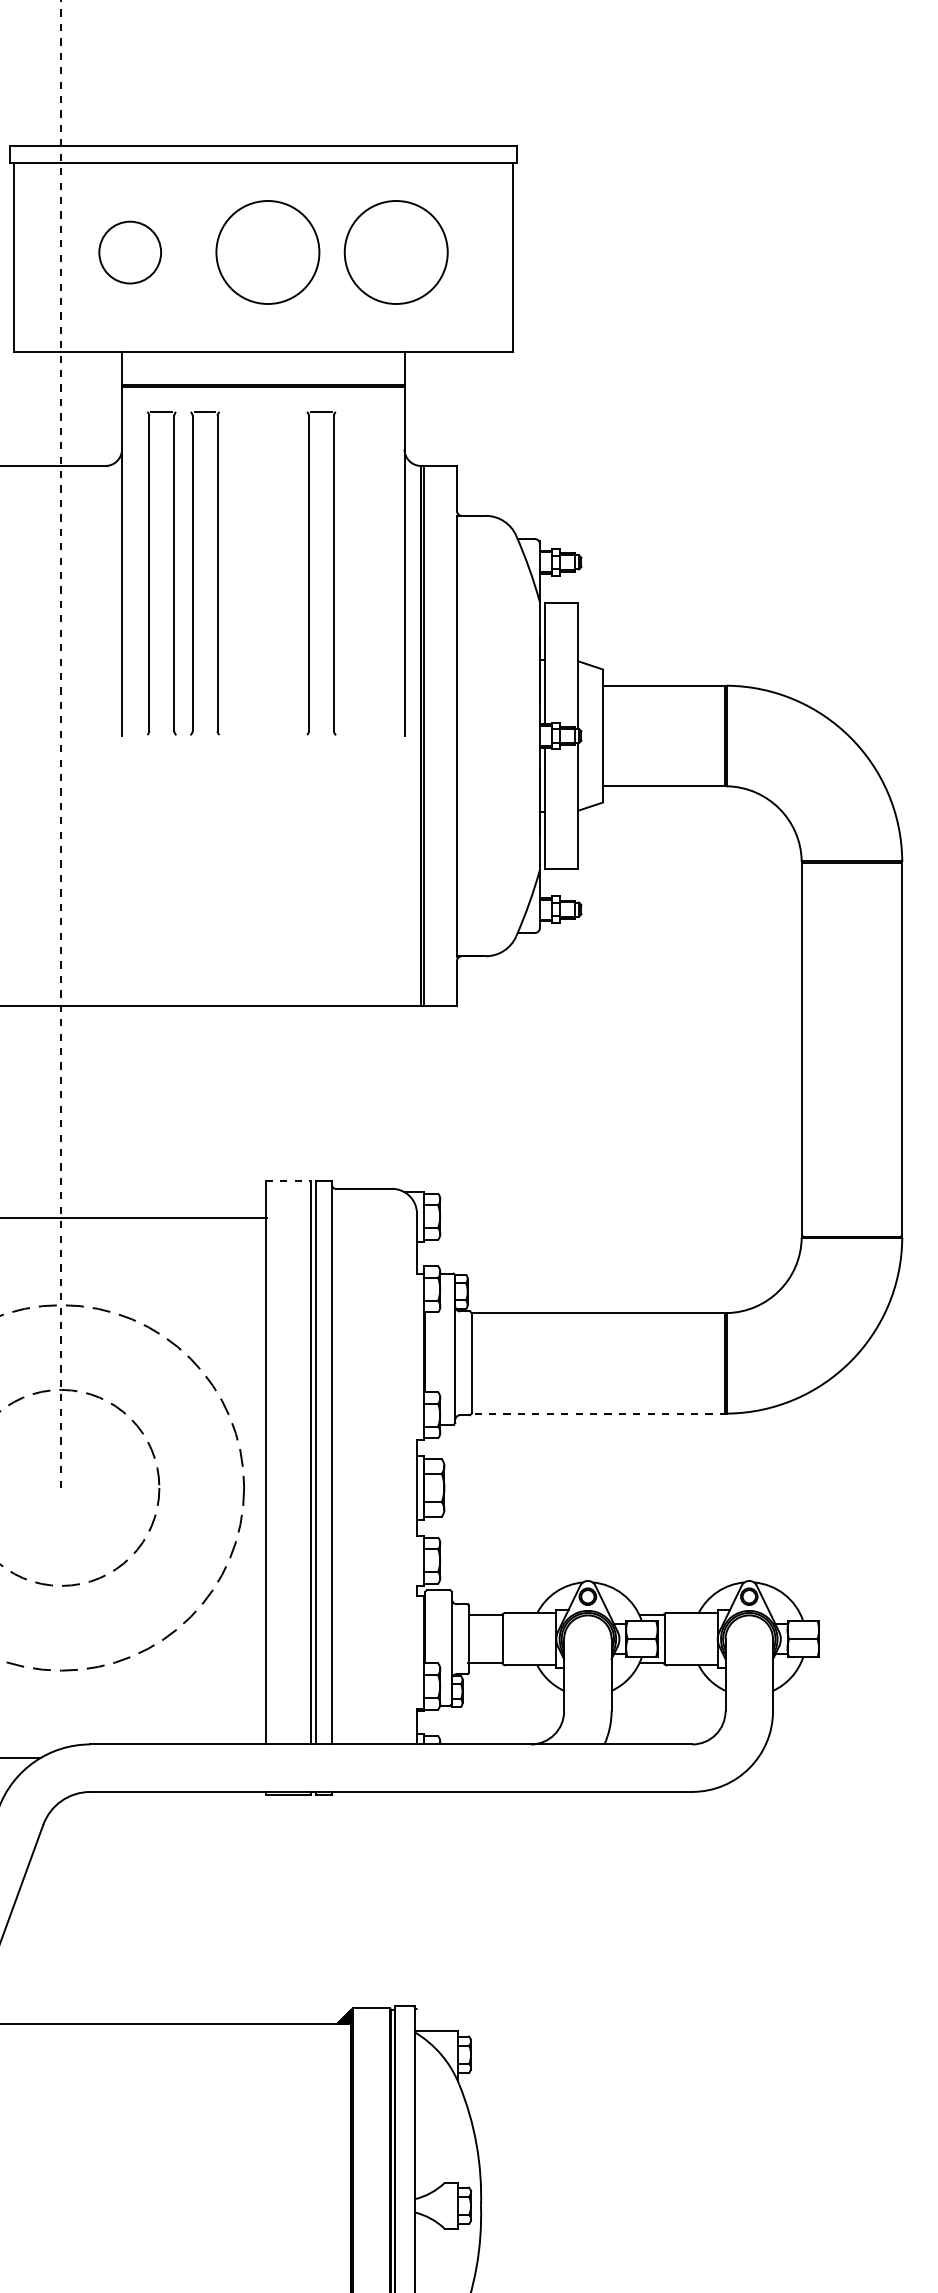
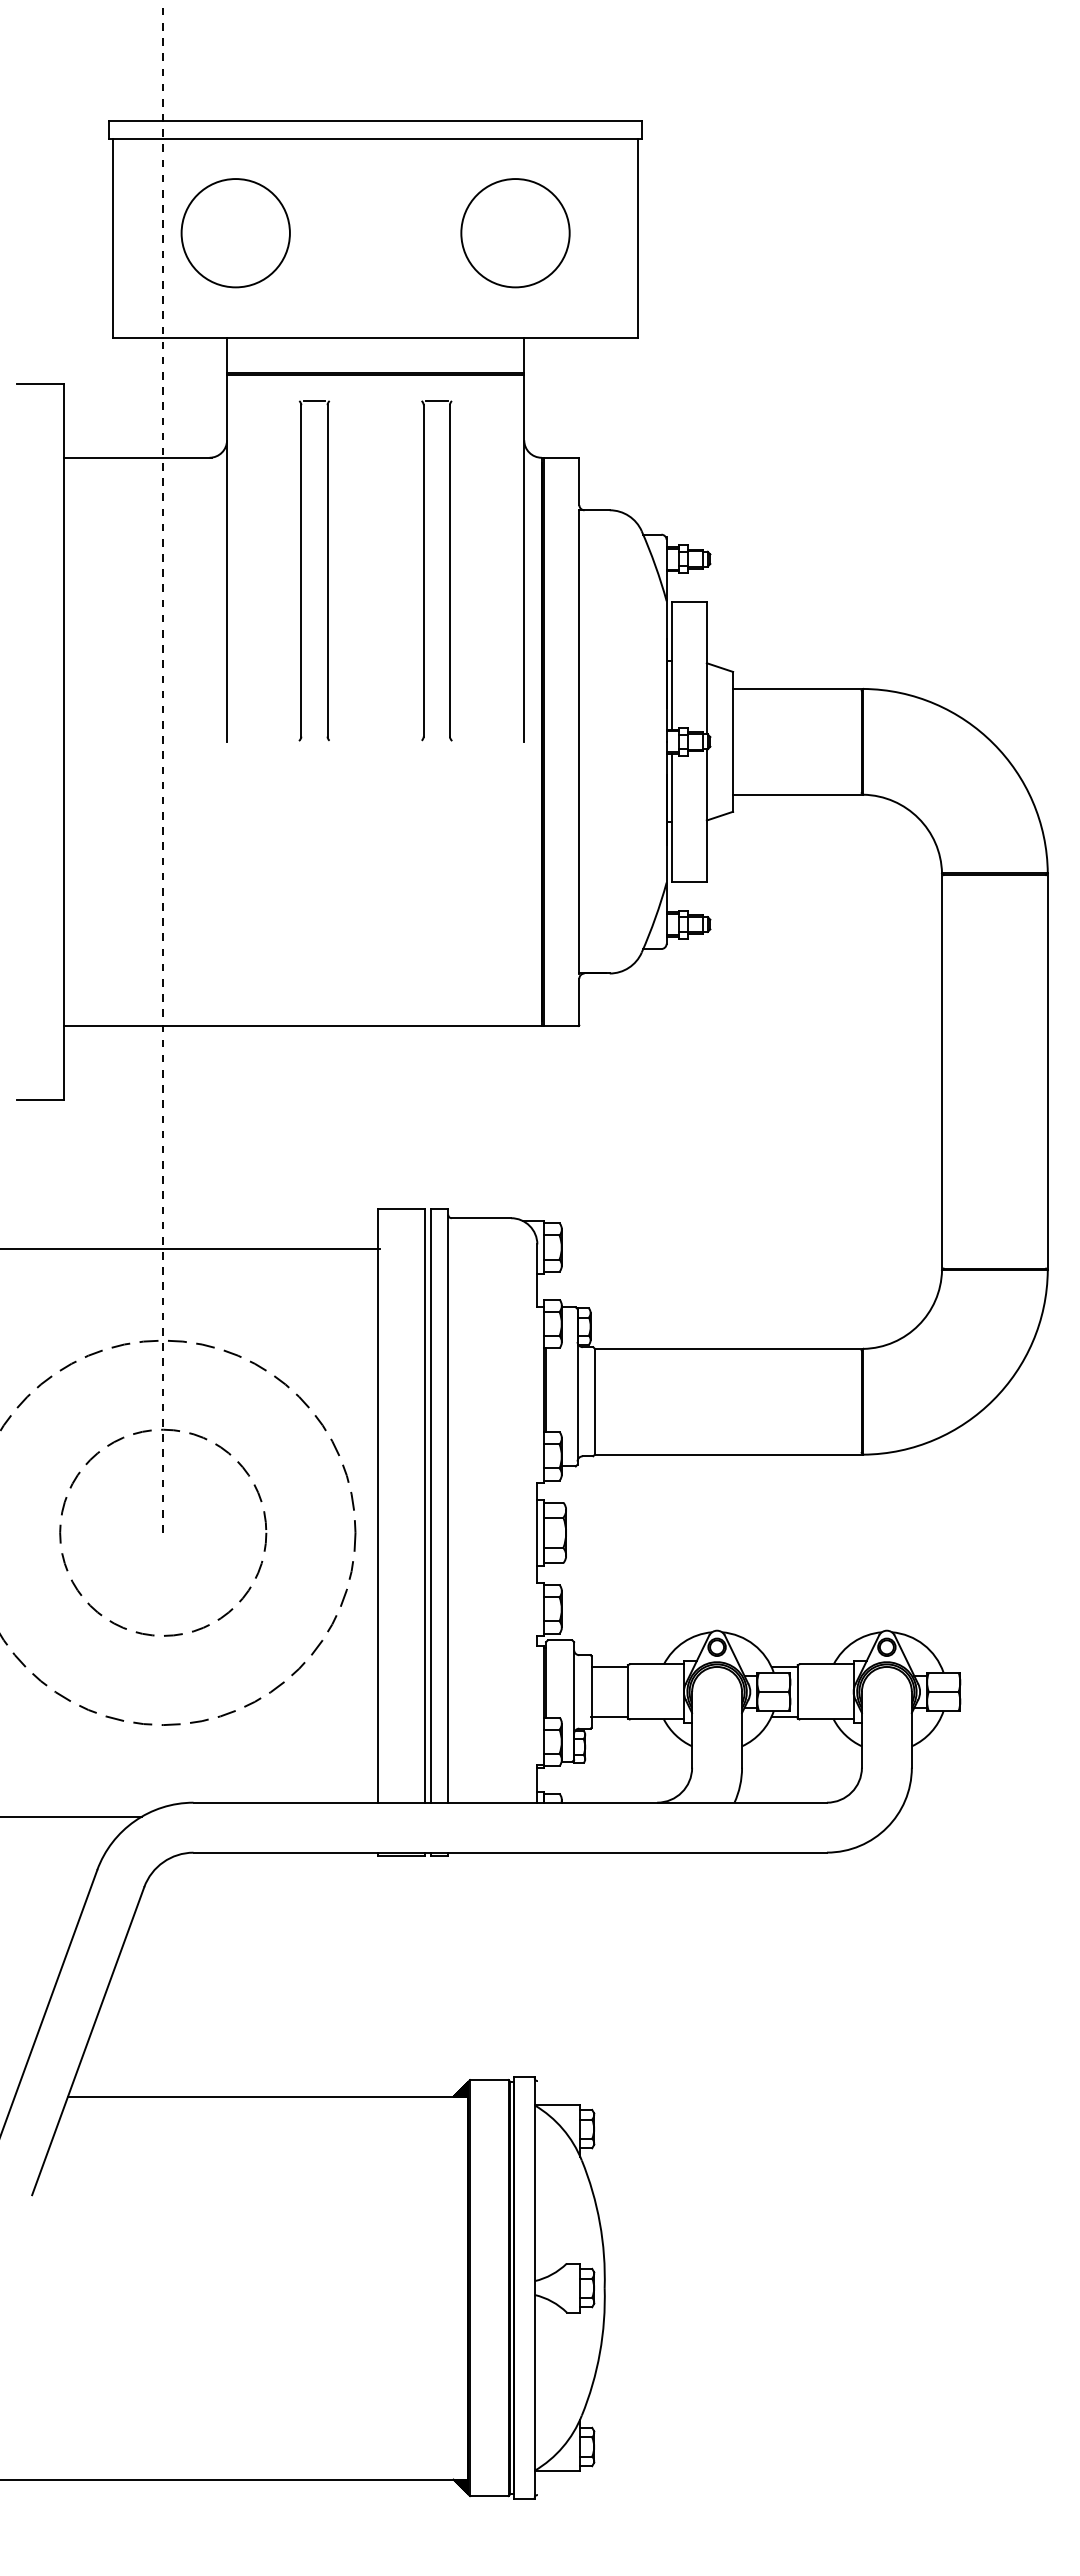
circle: (130, 252) -> (235, 233), size x1.67
circle: (267, 252) -> (380, 233), removed
part: (150, 573) -> (256, 570), removed
line: (287, 1180) -> (401, 1209), dashed -> solid
line: (598, 1413) -> (728, 1454), dashed -> solid

